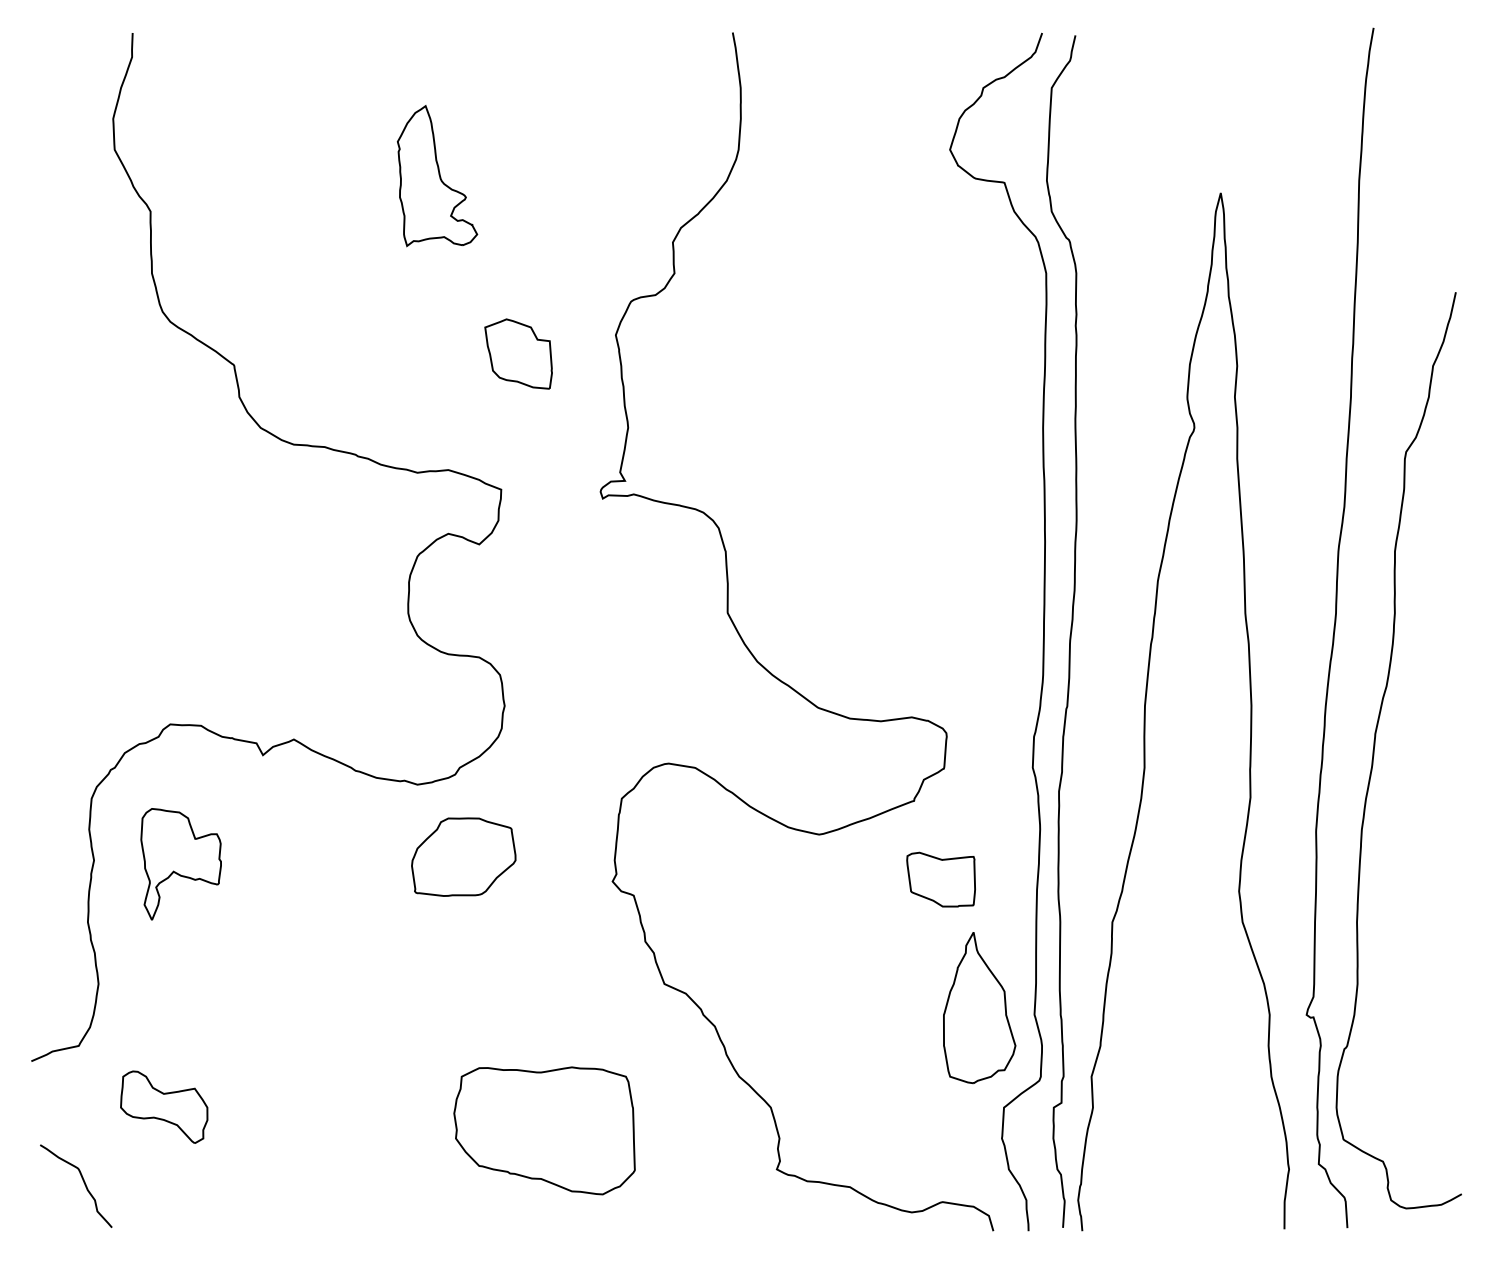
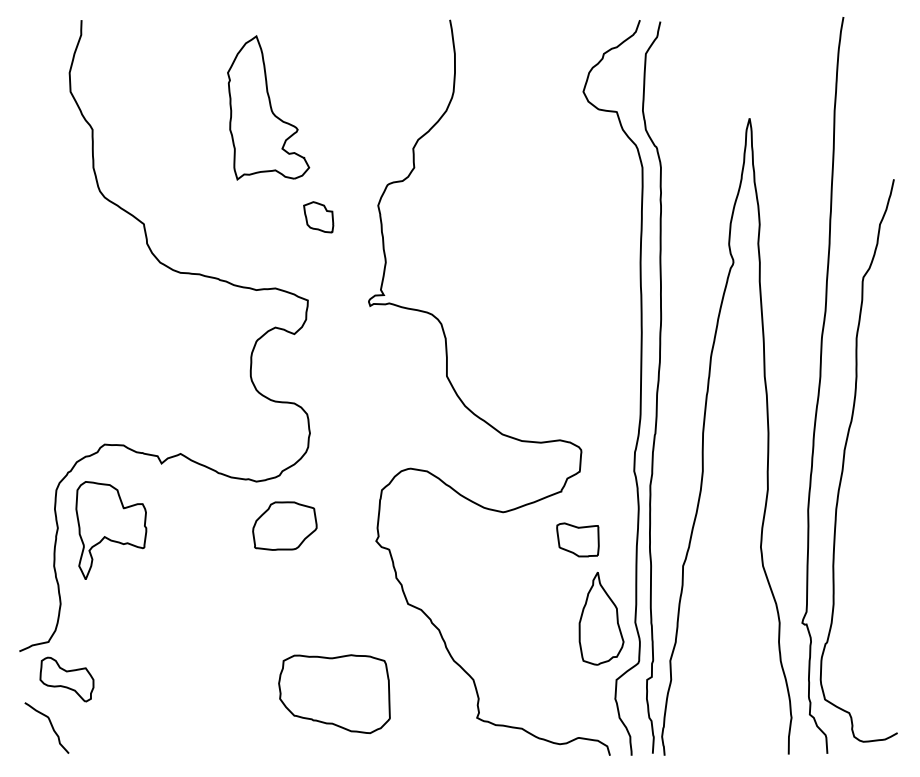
part: (437, 175) -> (268, 107), size x1.67
part: (518, 354) -> (318, 217), size x0.71
part: (181, 864) -> (111, 530), size x1.43
part: (163, 1106) -> (66, 679), moved

